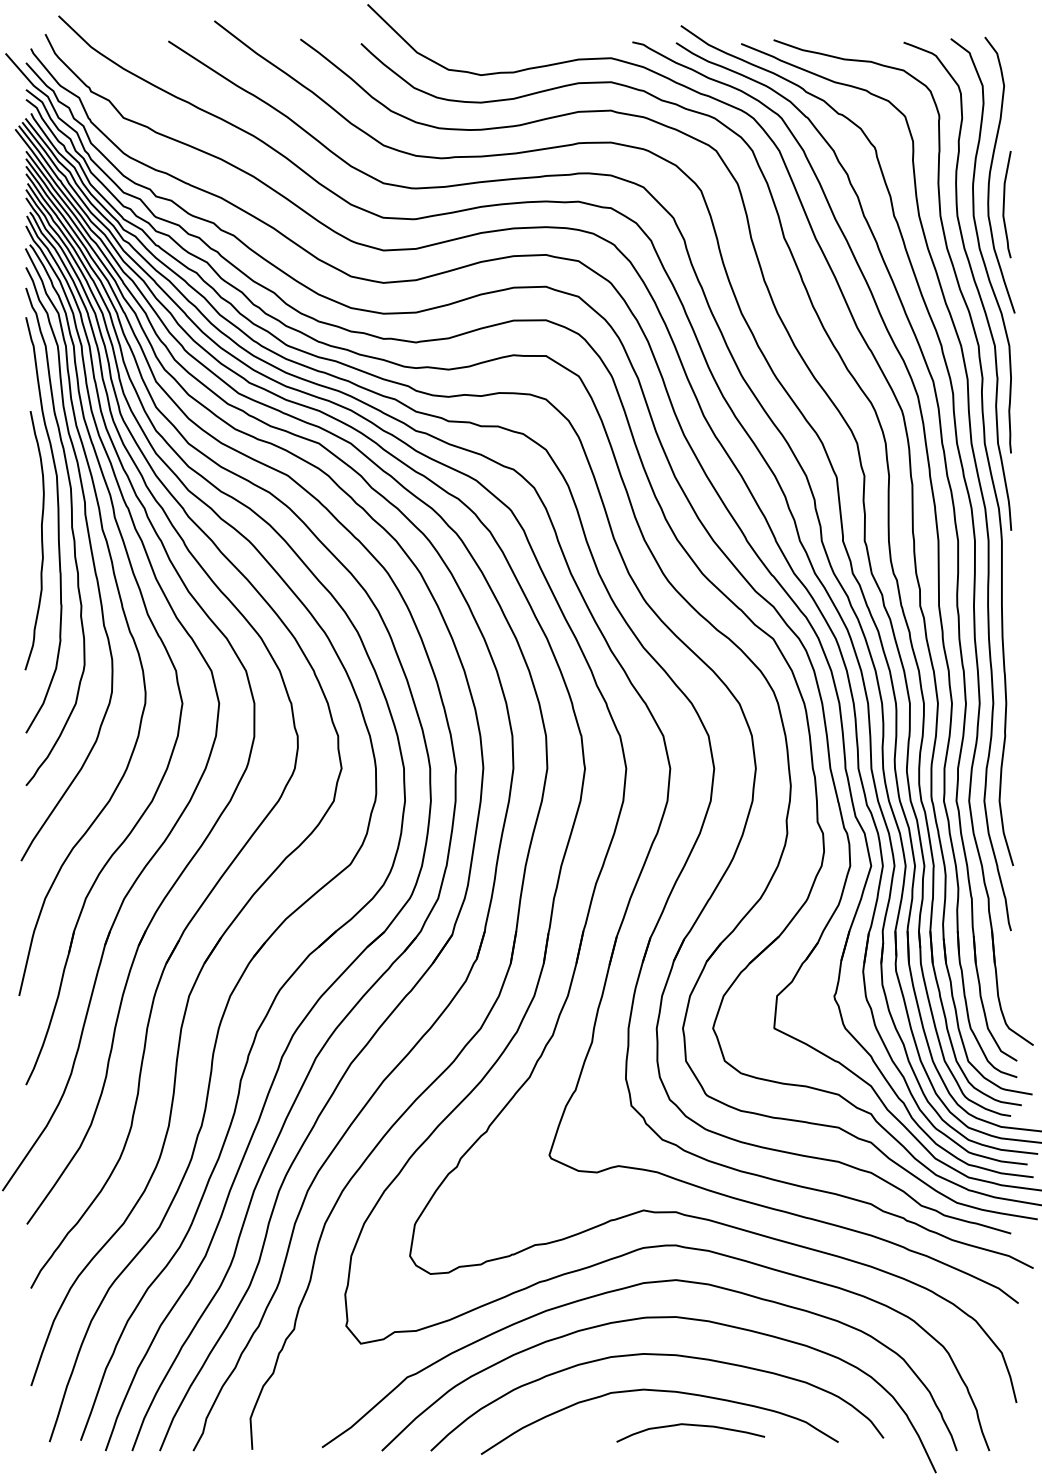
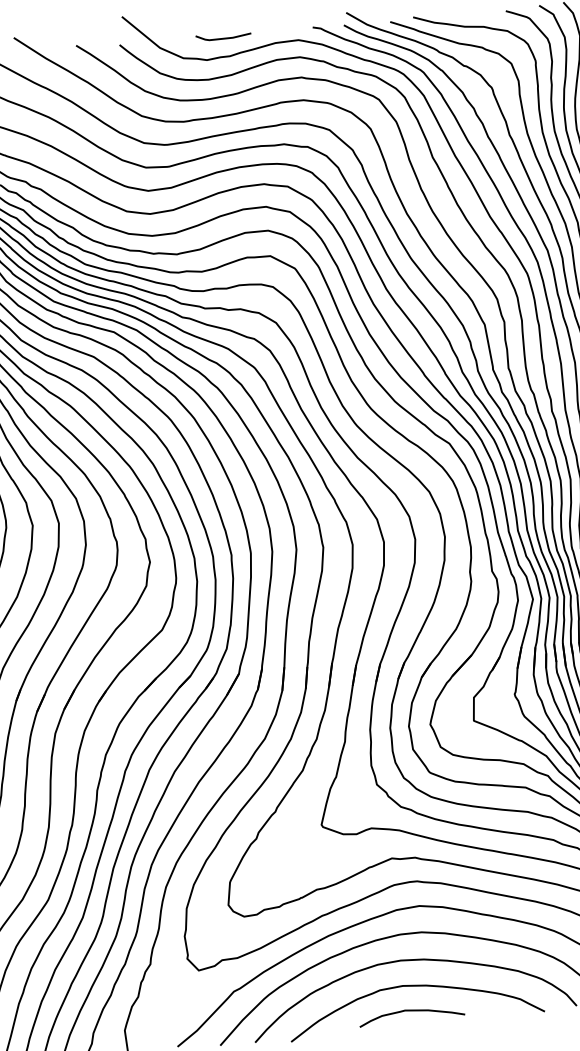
line: (507, 46) -> (224, 38), added
curve: (690, 1425) -> (411, 1010), moved

